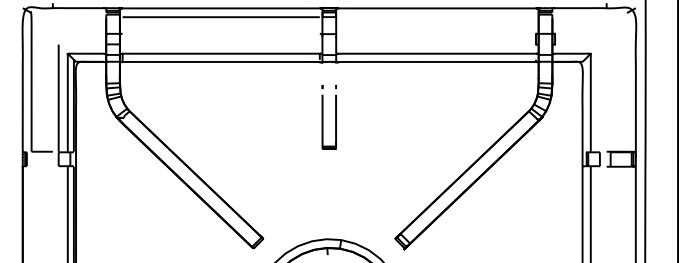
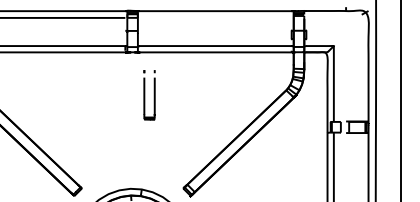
part: (328, 117) -> (148, 95), moved

